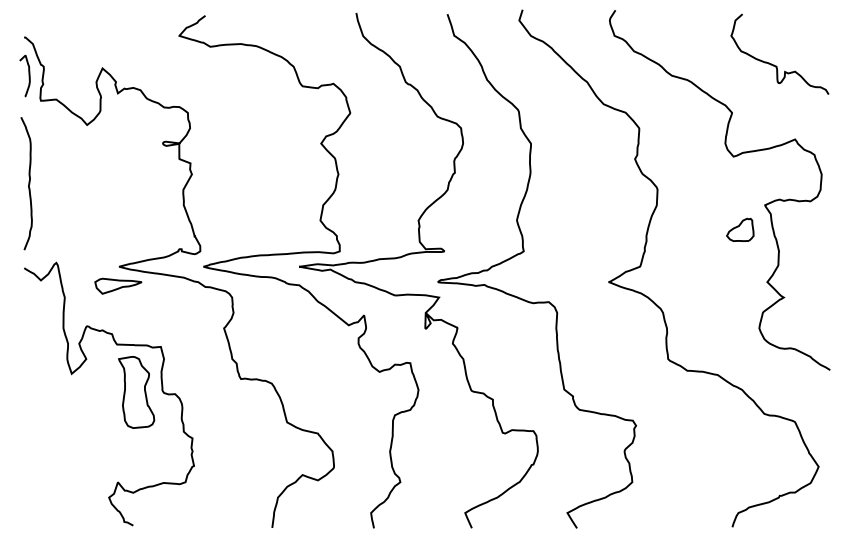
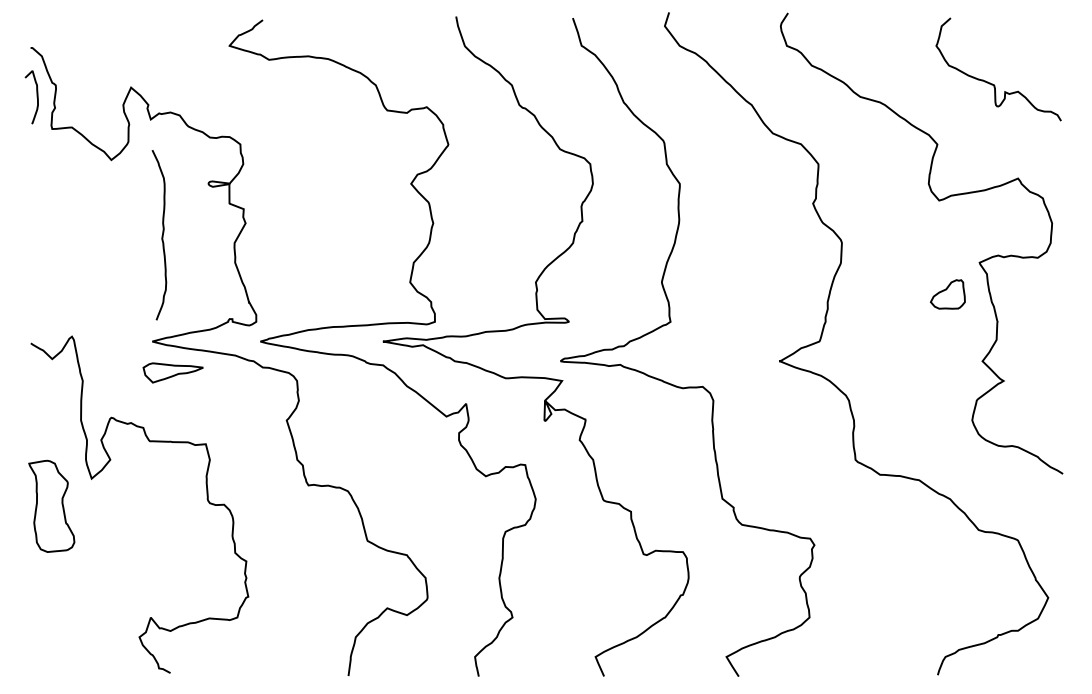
curve: (28, 183) -> (161, 234), moved
part: (118, 285) -> (173, 371), moved
part: (136, 392) -> (51, 506), moved

